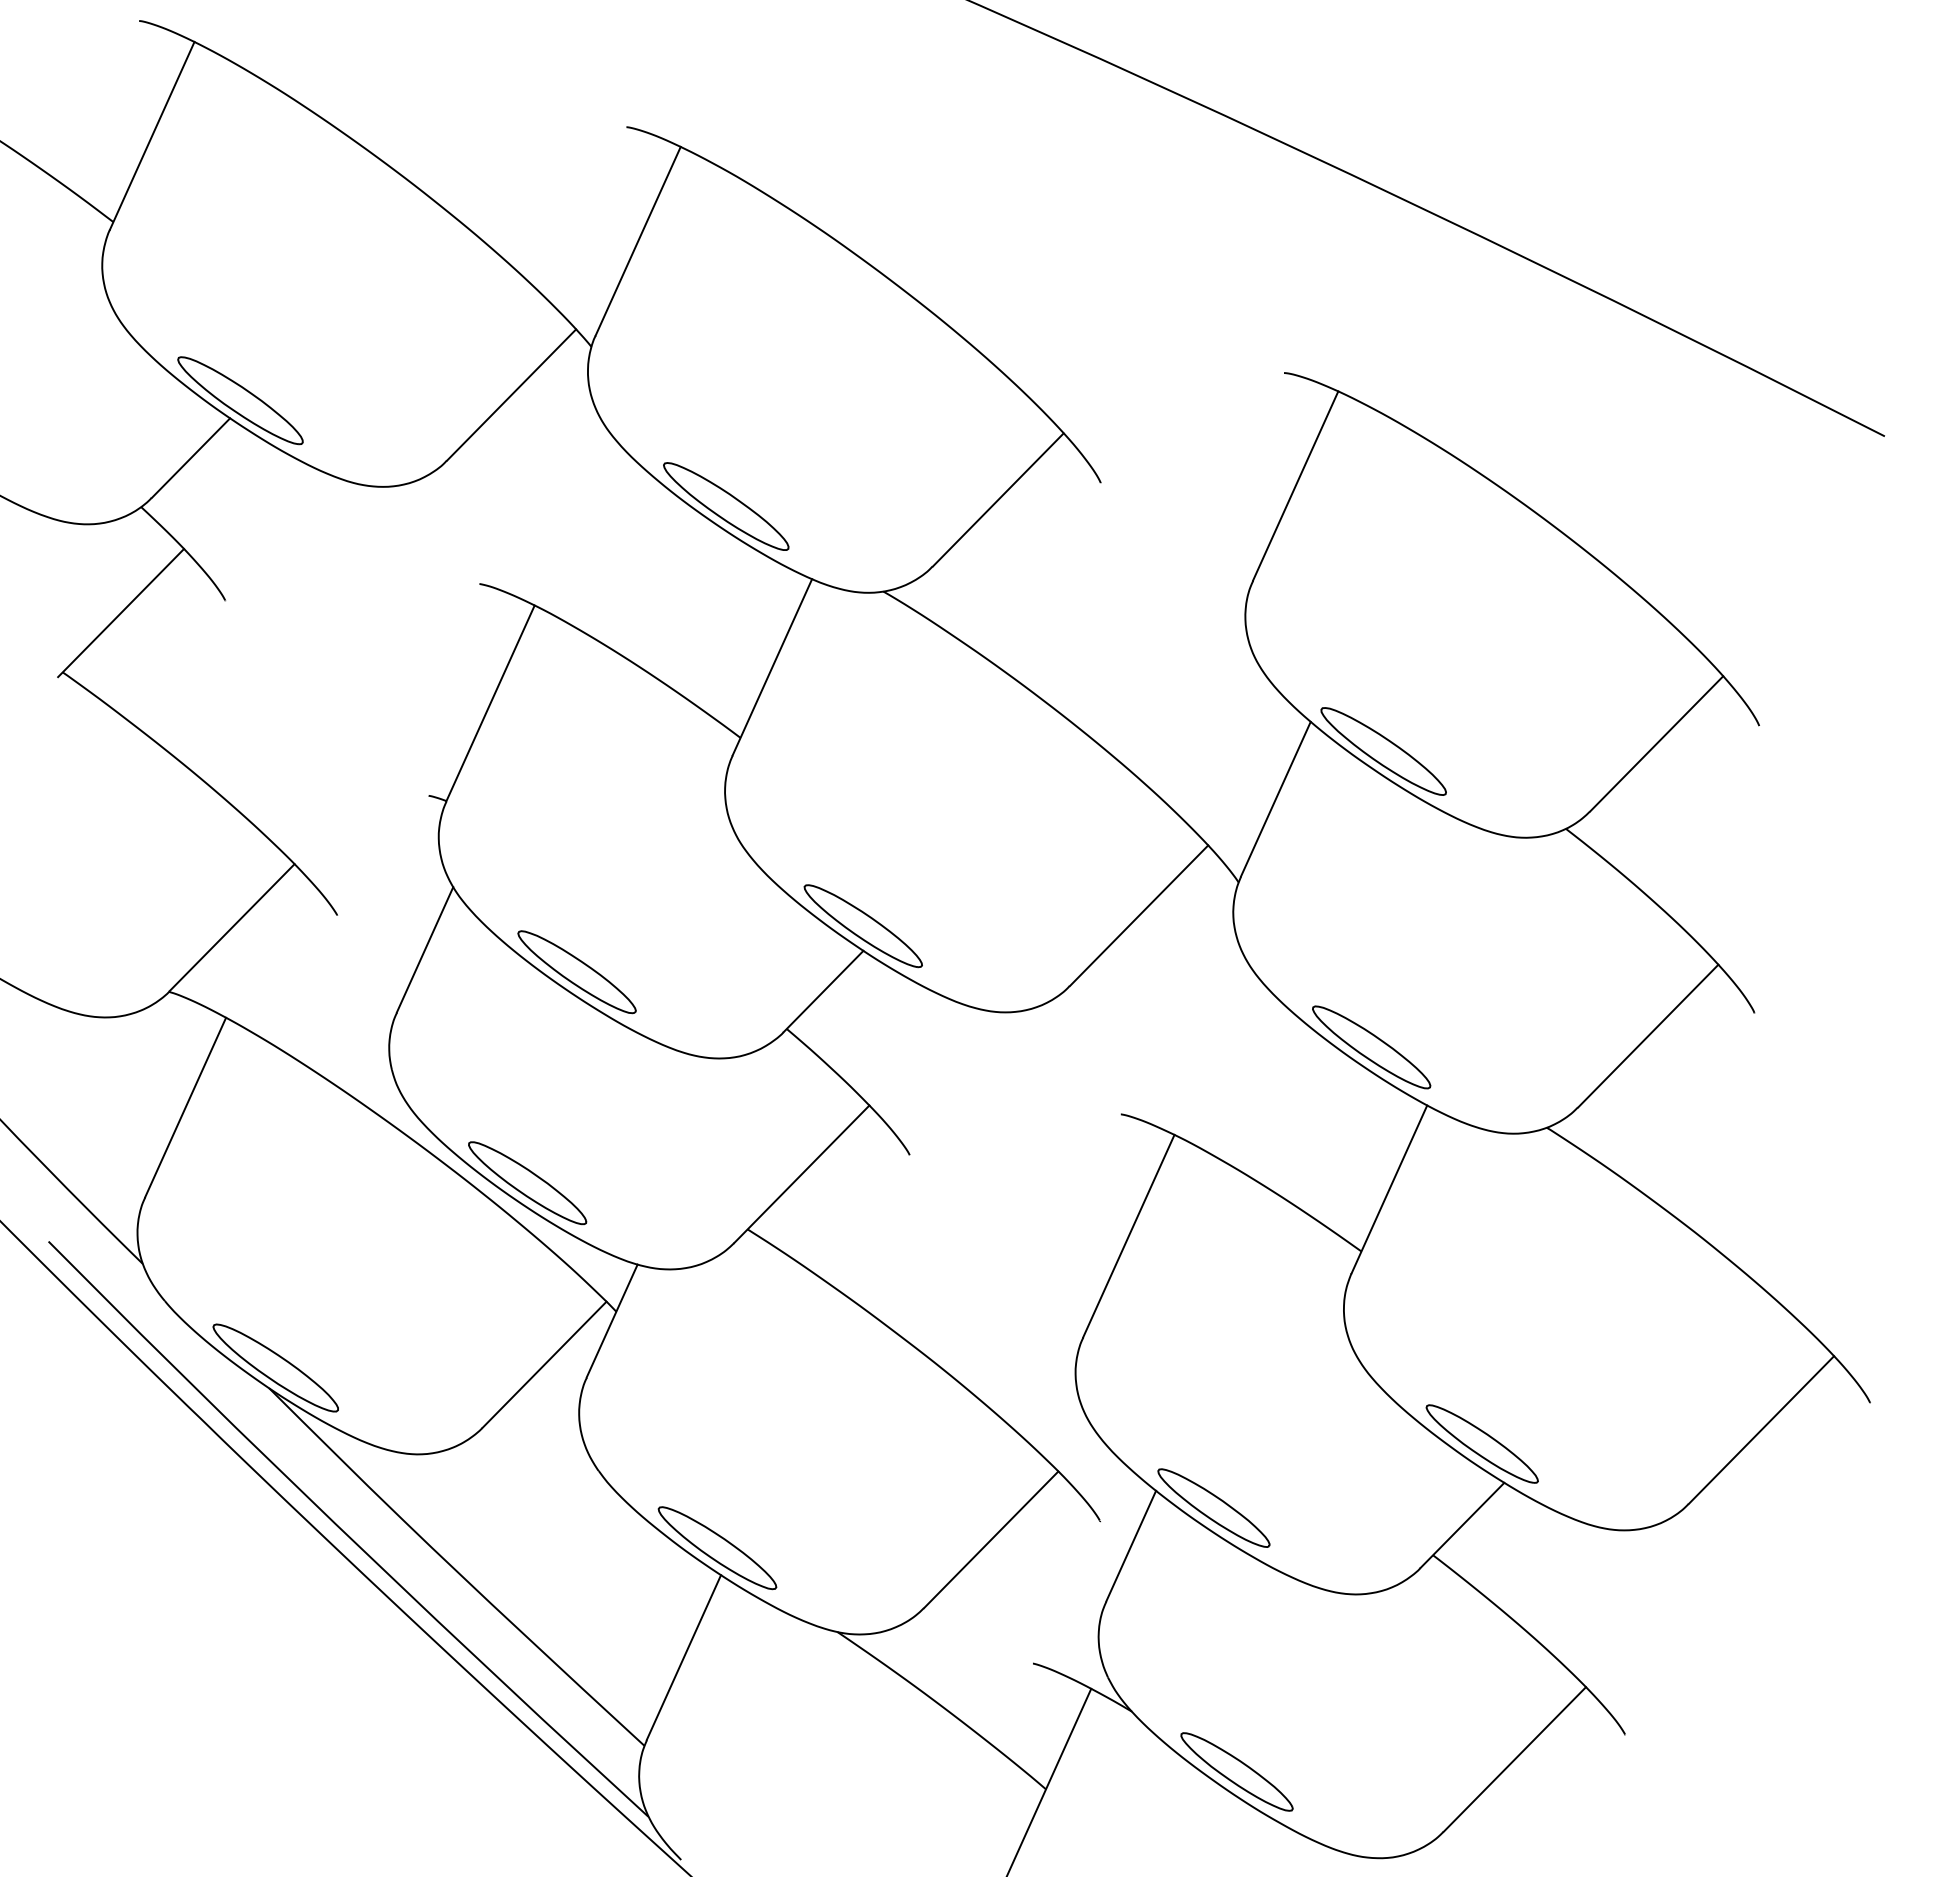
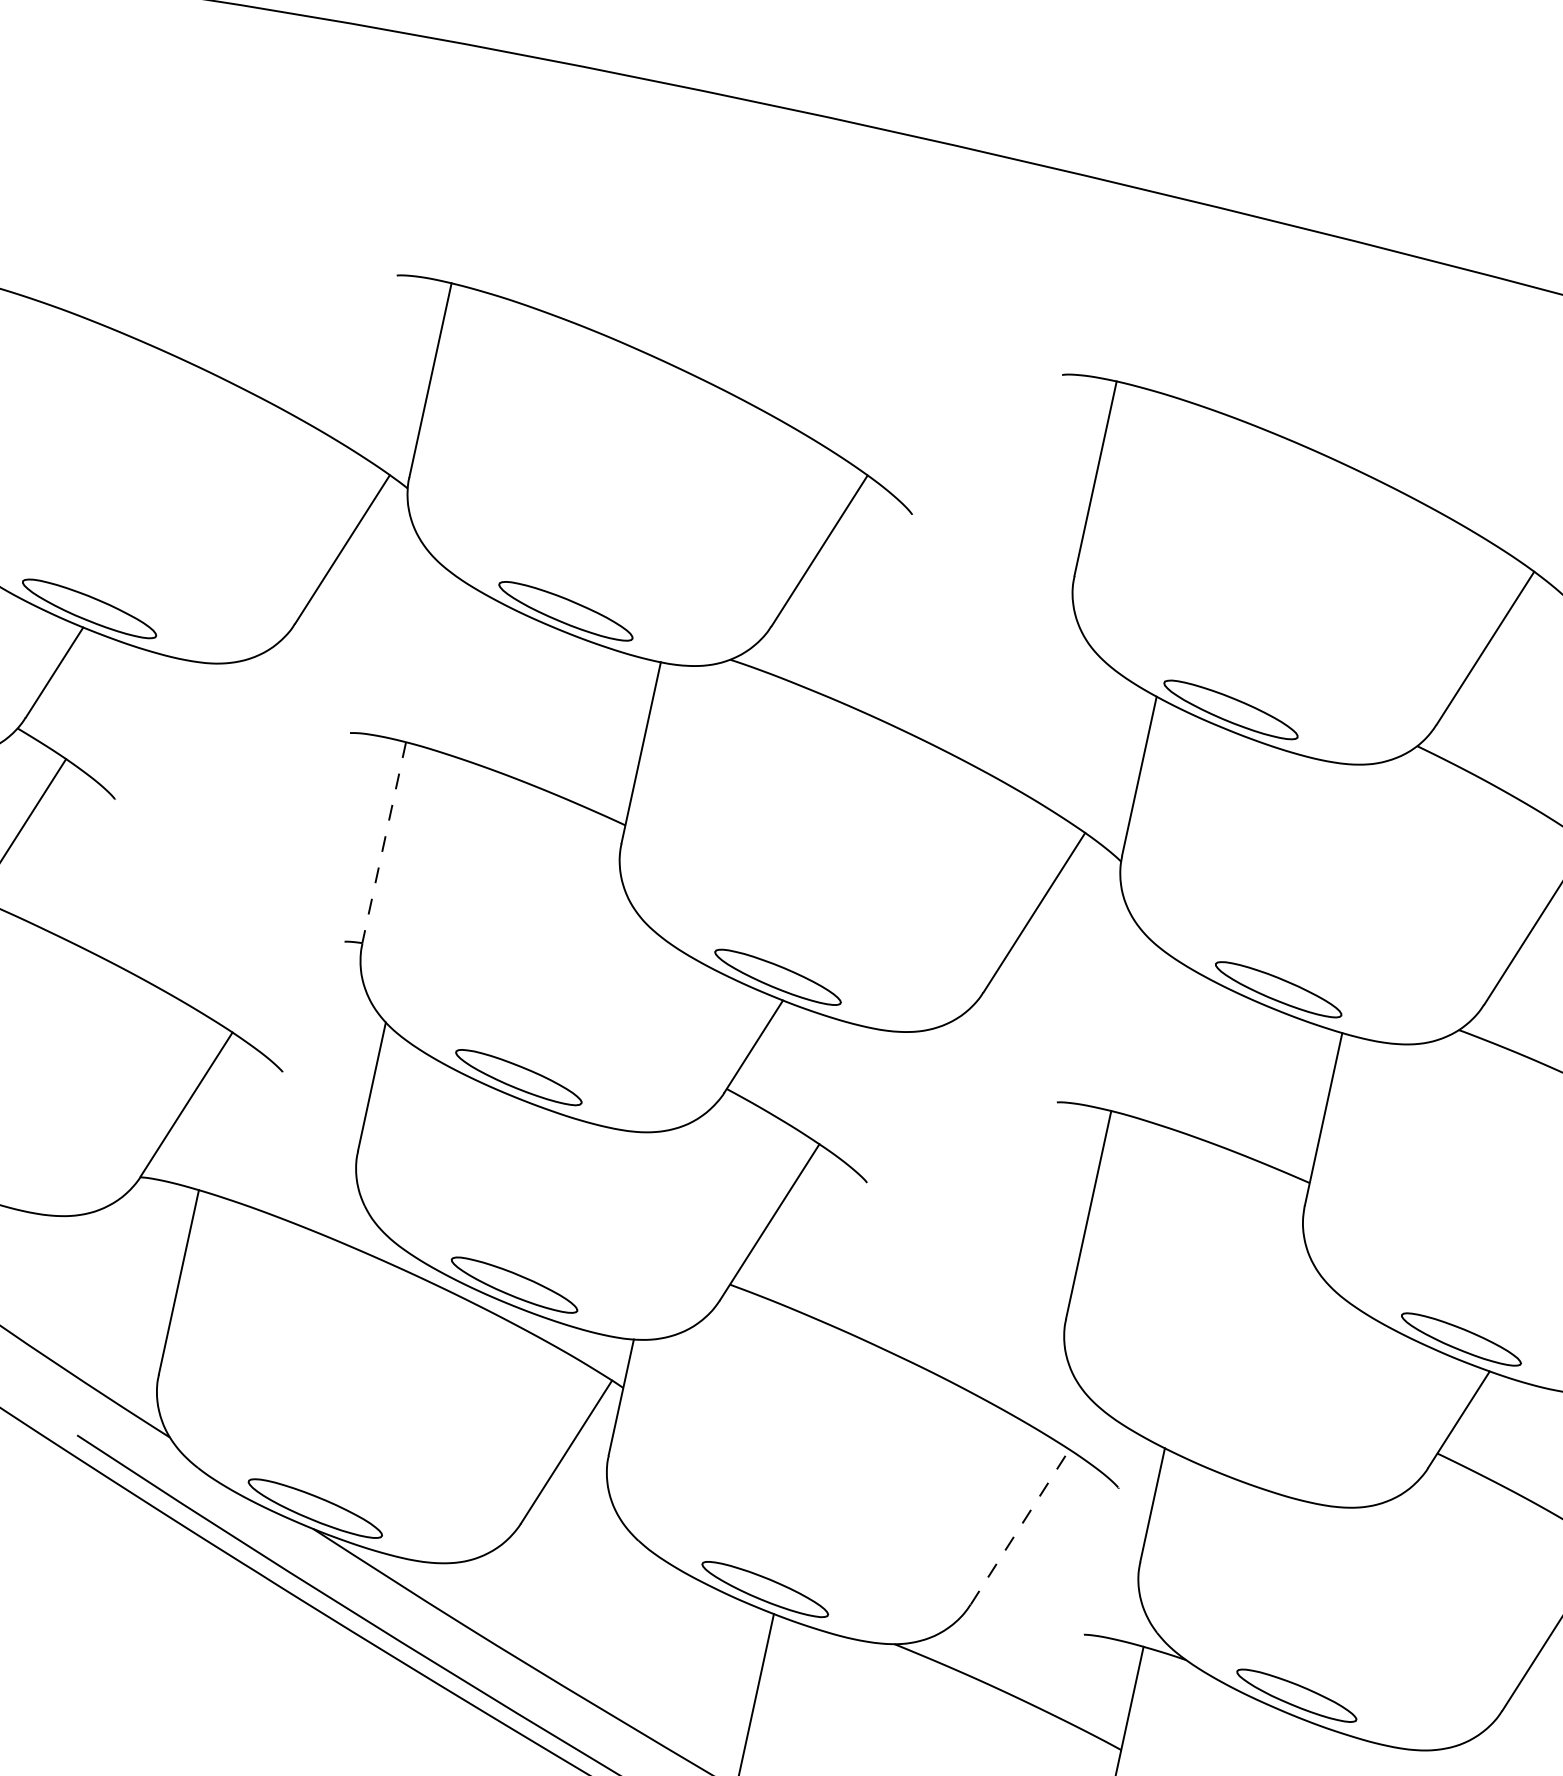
line: (490, 703) -> (384, 842), solid -> dashed
part: (1213, 1507) -> (1222, 1452), removed
line: (991, 1539) -> (1020, 1526), solid -> dashed

